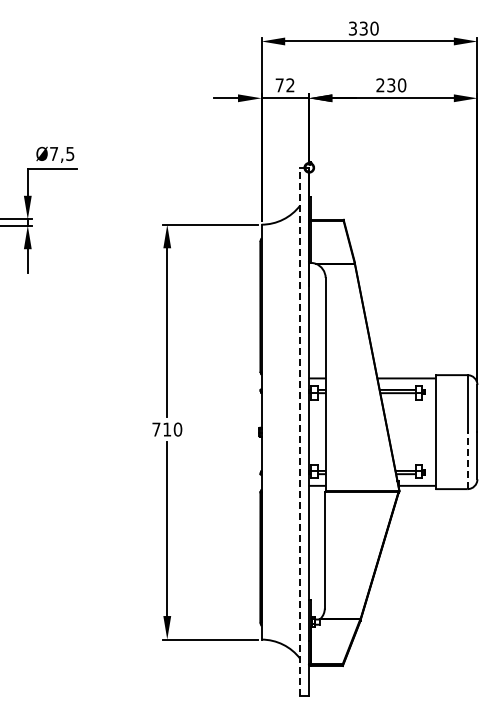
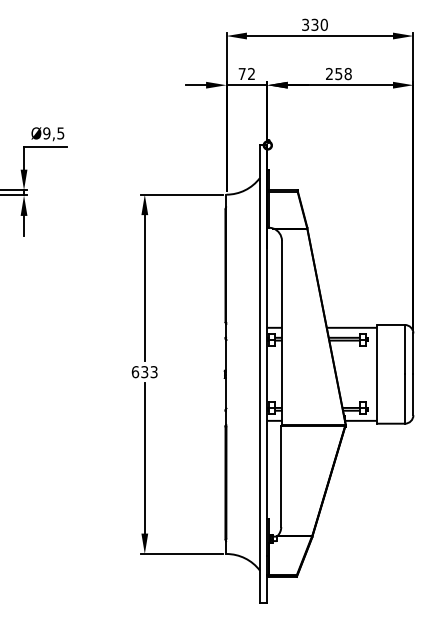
text: (396, 85) -> (343, 74), 230 -> 258
text: (53, 153) -> (46, 133), Ø7,5 -> Ø9,5
text: (167, 429) -> (145, 372), 710 -> 633
line: (300, 431) -> (260, 373), dashed -> solid
line: (467, 460) -> (404, 398), dashed -> solid

